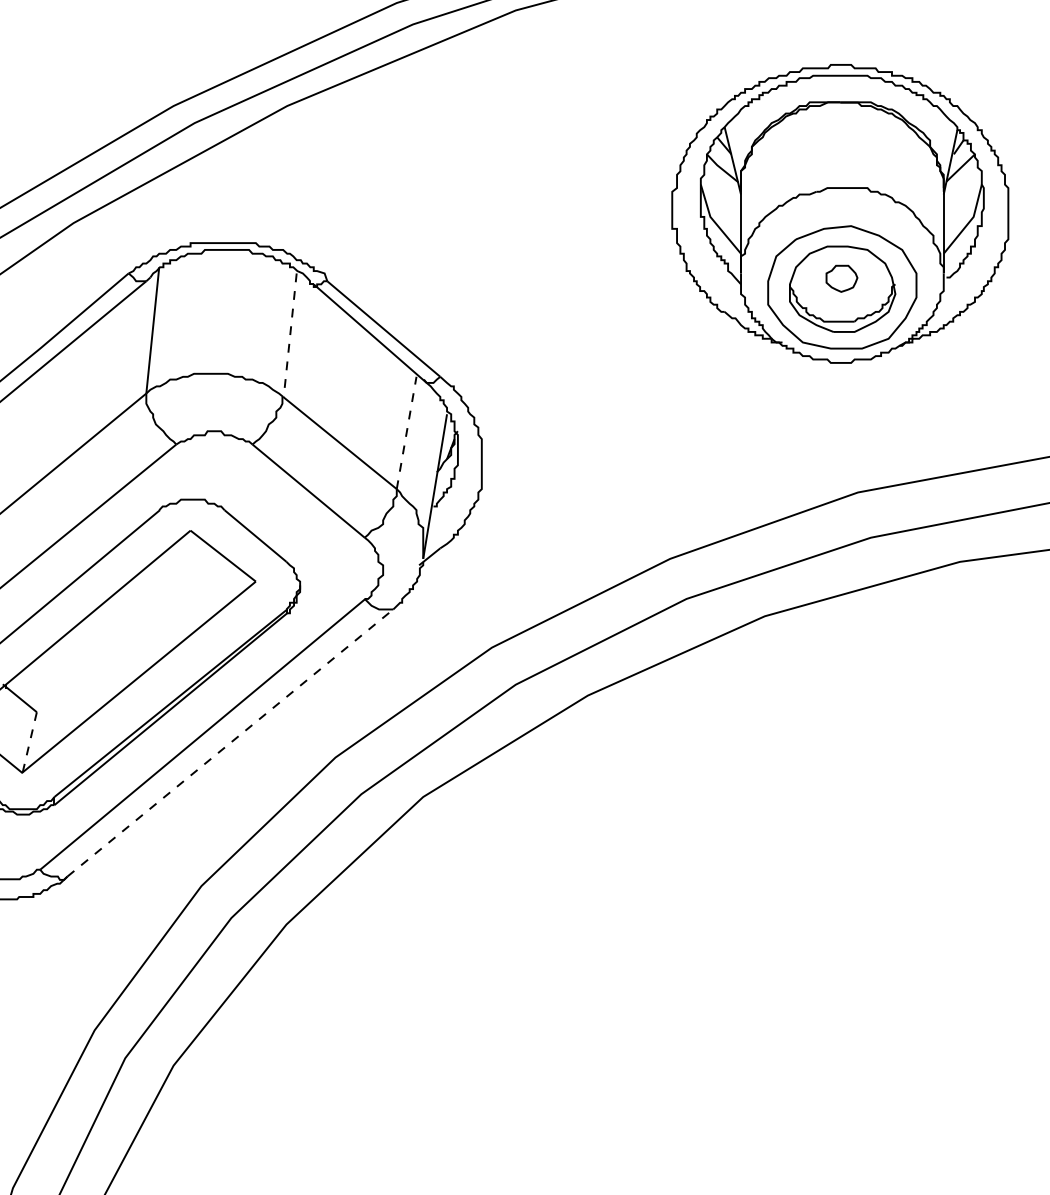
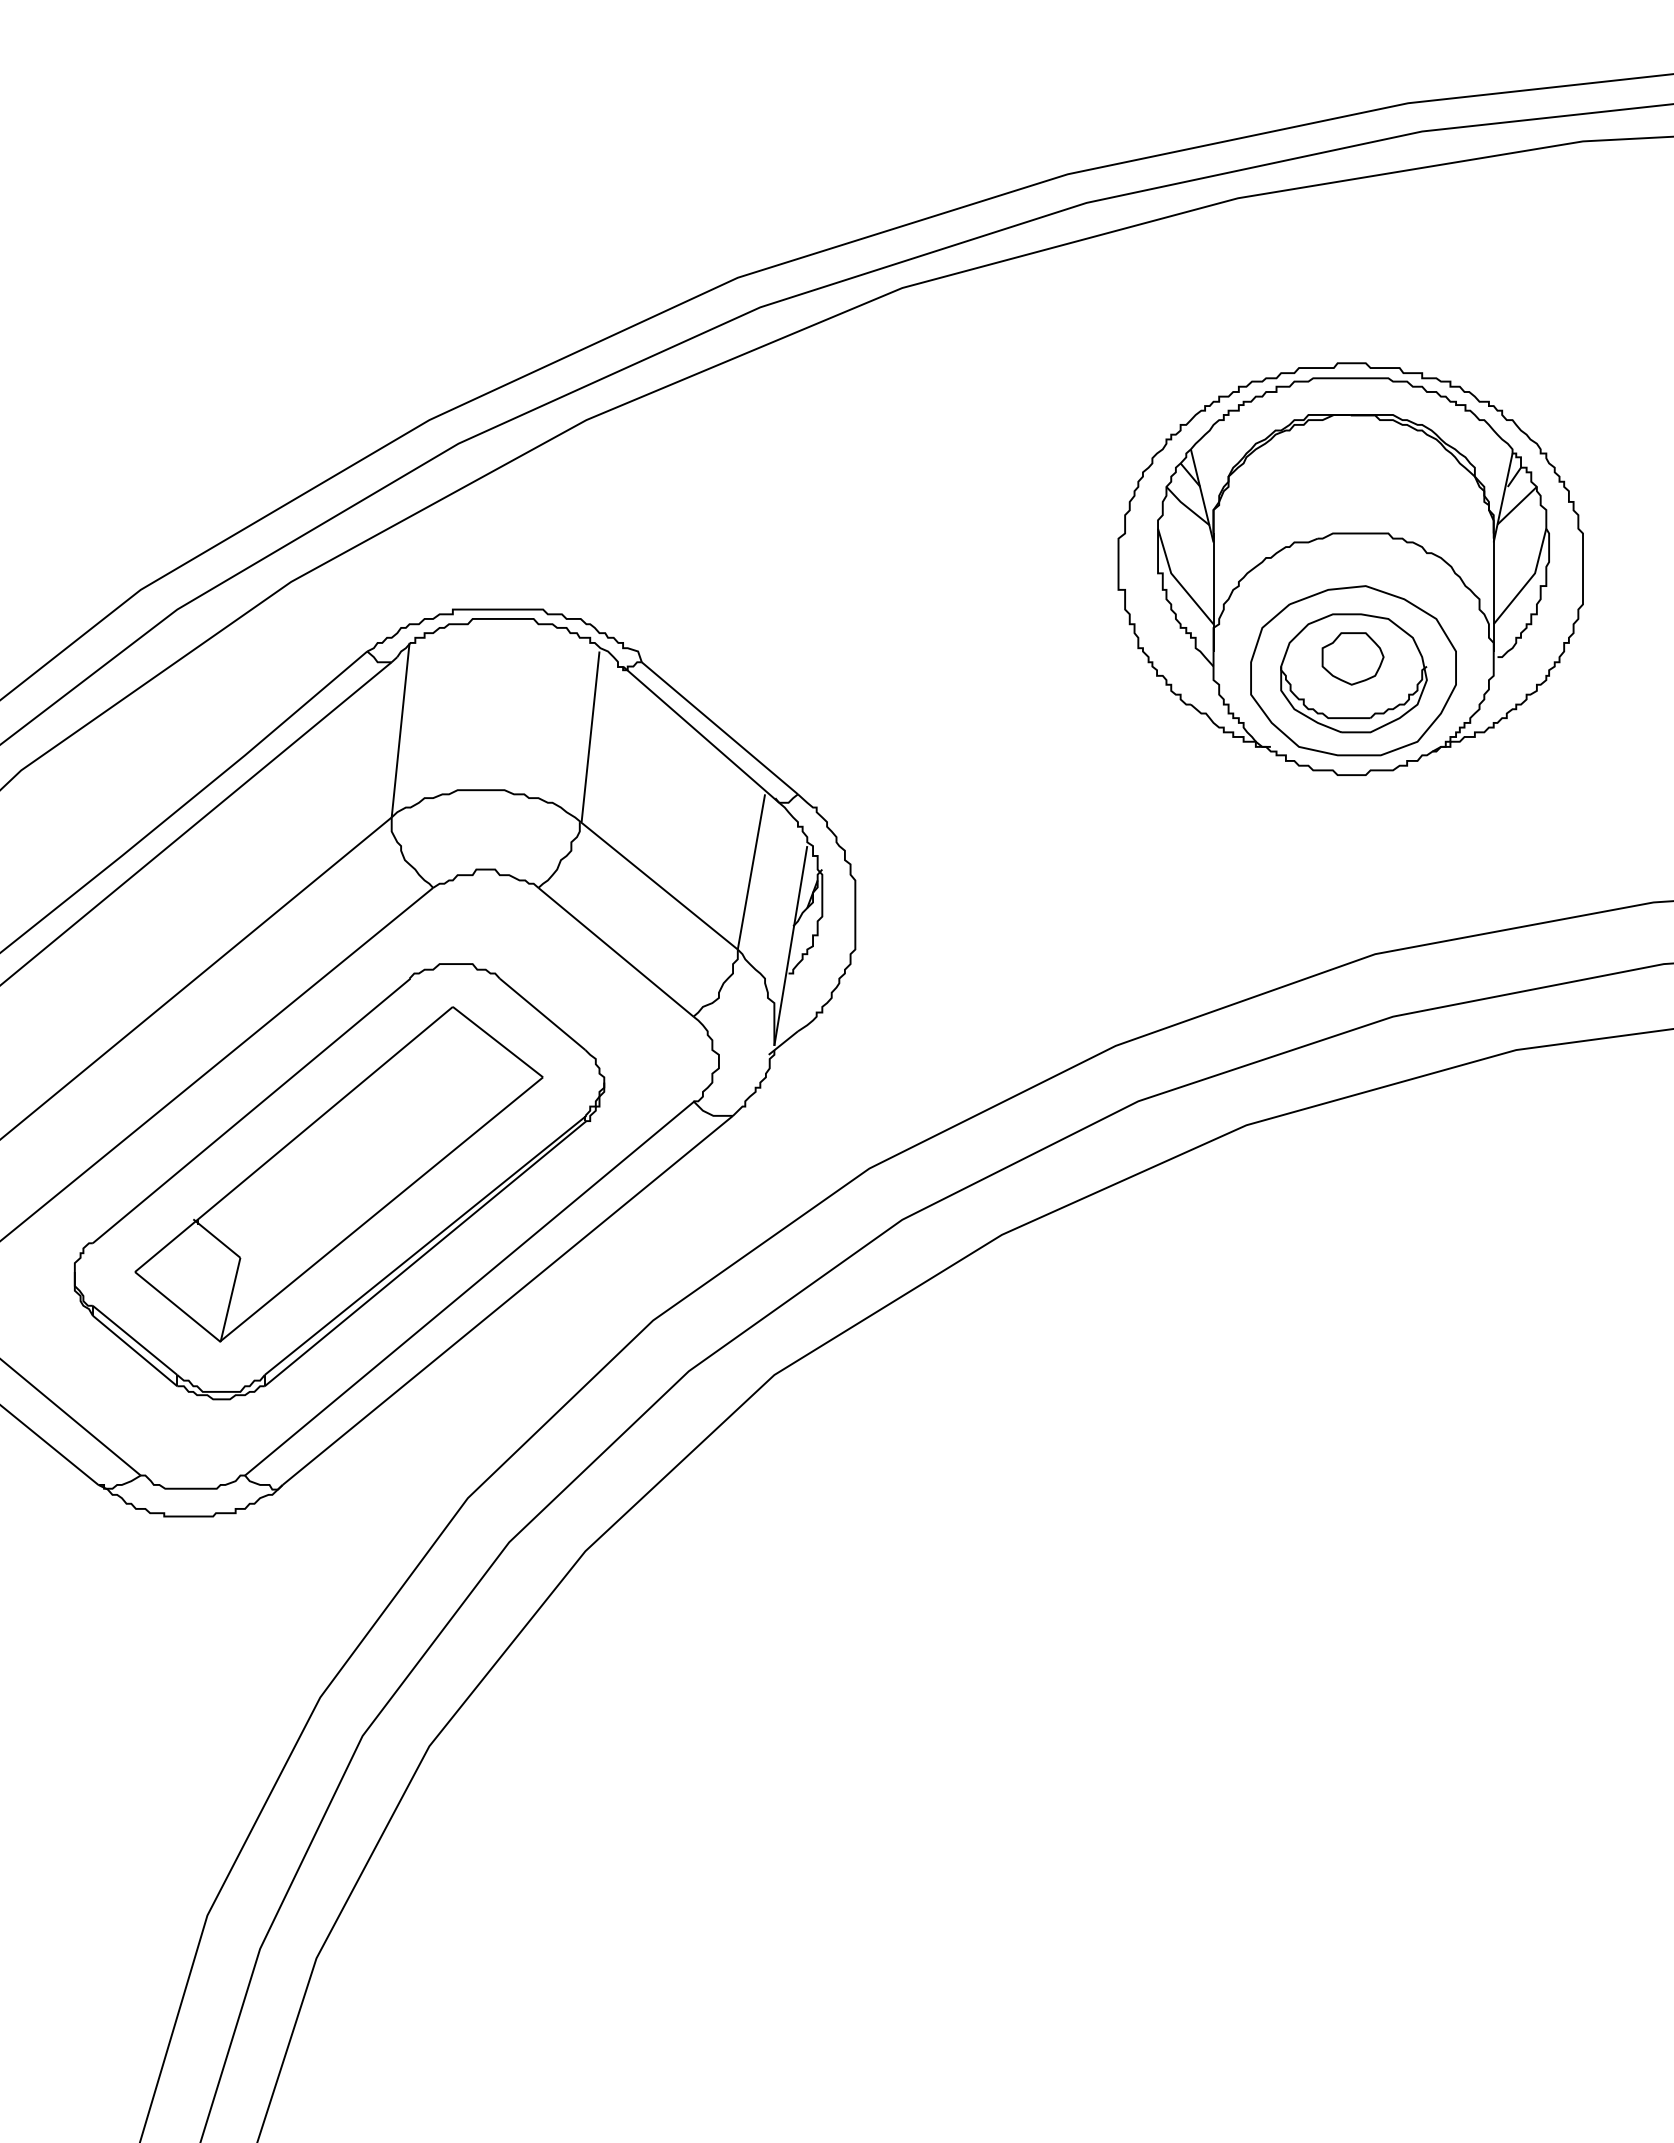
part: (841, 278) -> (1352, 658), size x1.43
line: (290, 334) -> (590, 736), dashed -> solid
line: (406, 432) -> (751, 871), dashed -> solid
line: (29, 743) -> (230, 1300), dashed -> solid
line: (230, 743) -> (508, 1300), dashed -> solid

